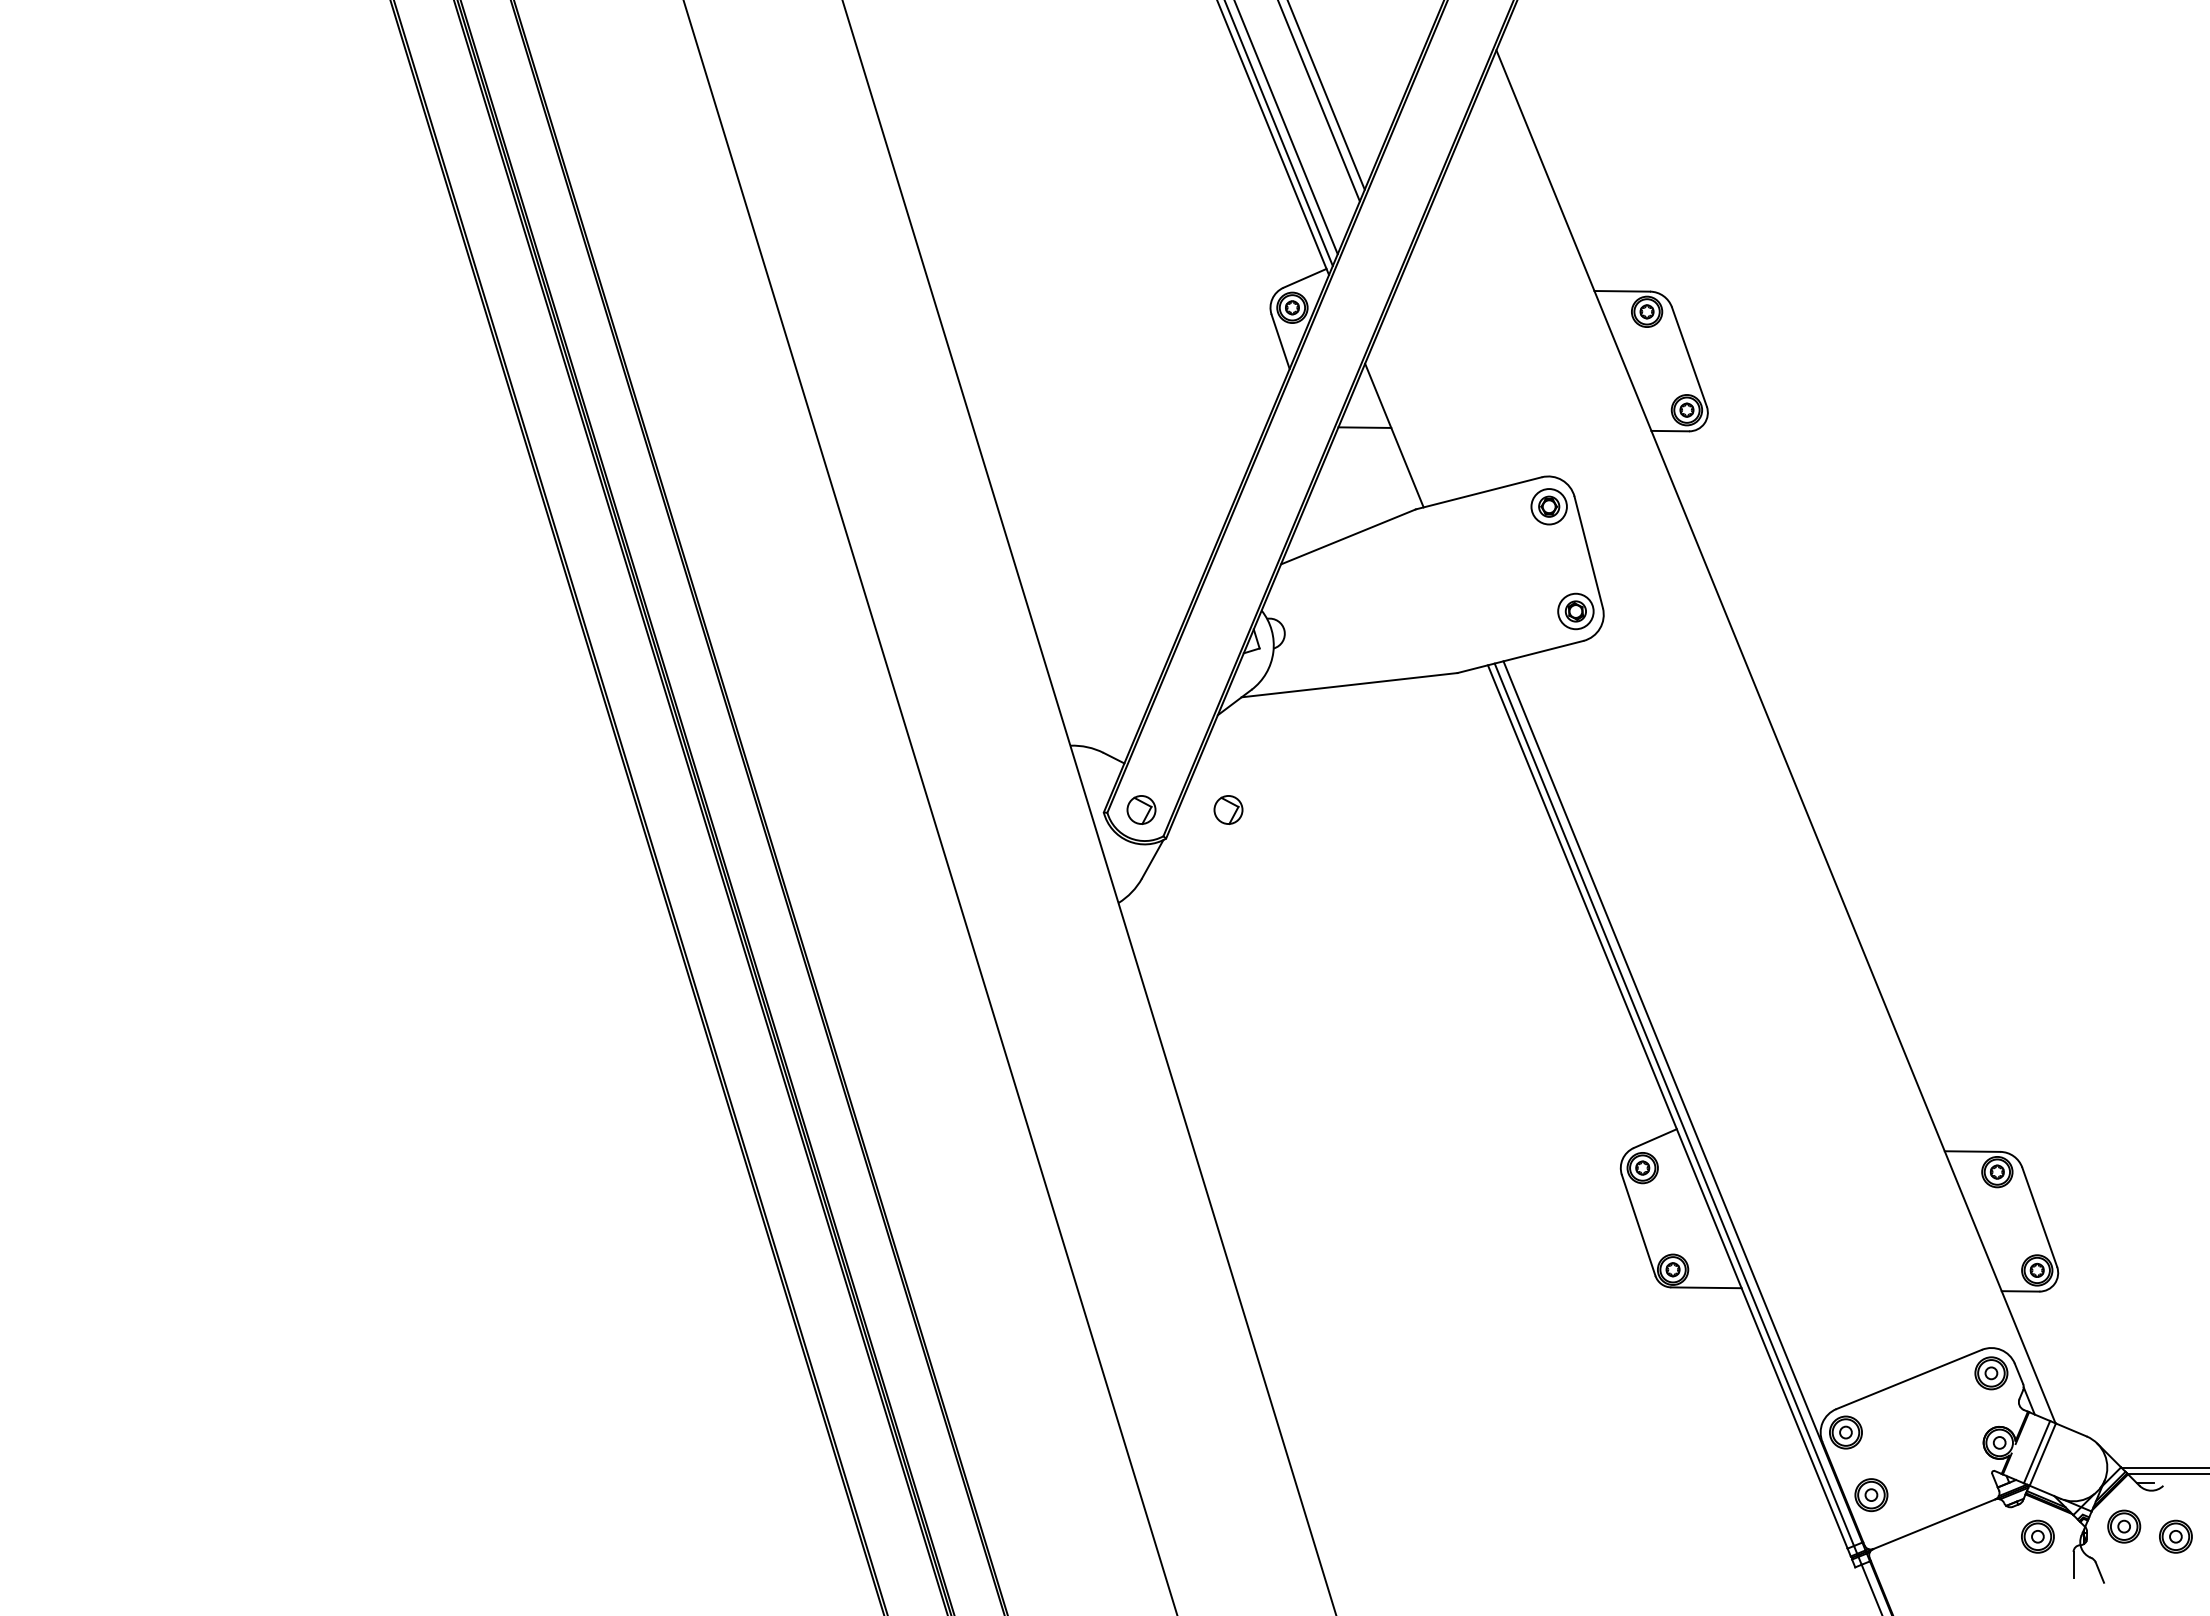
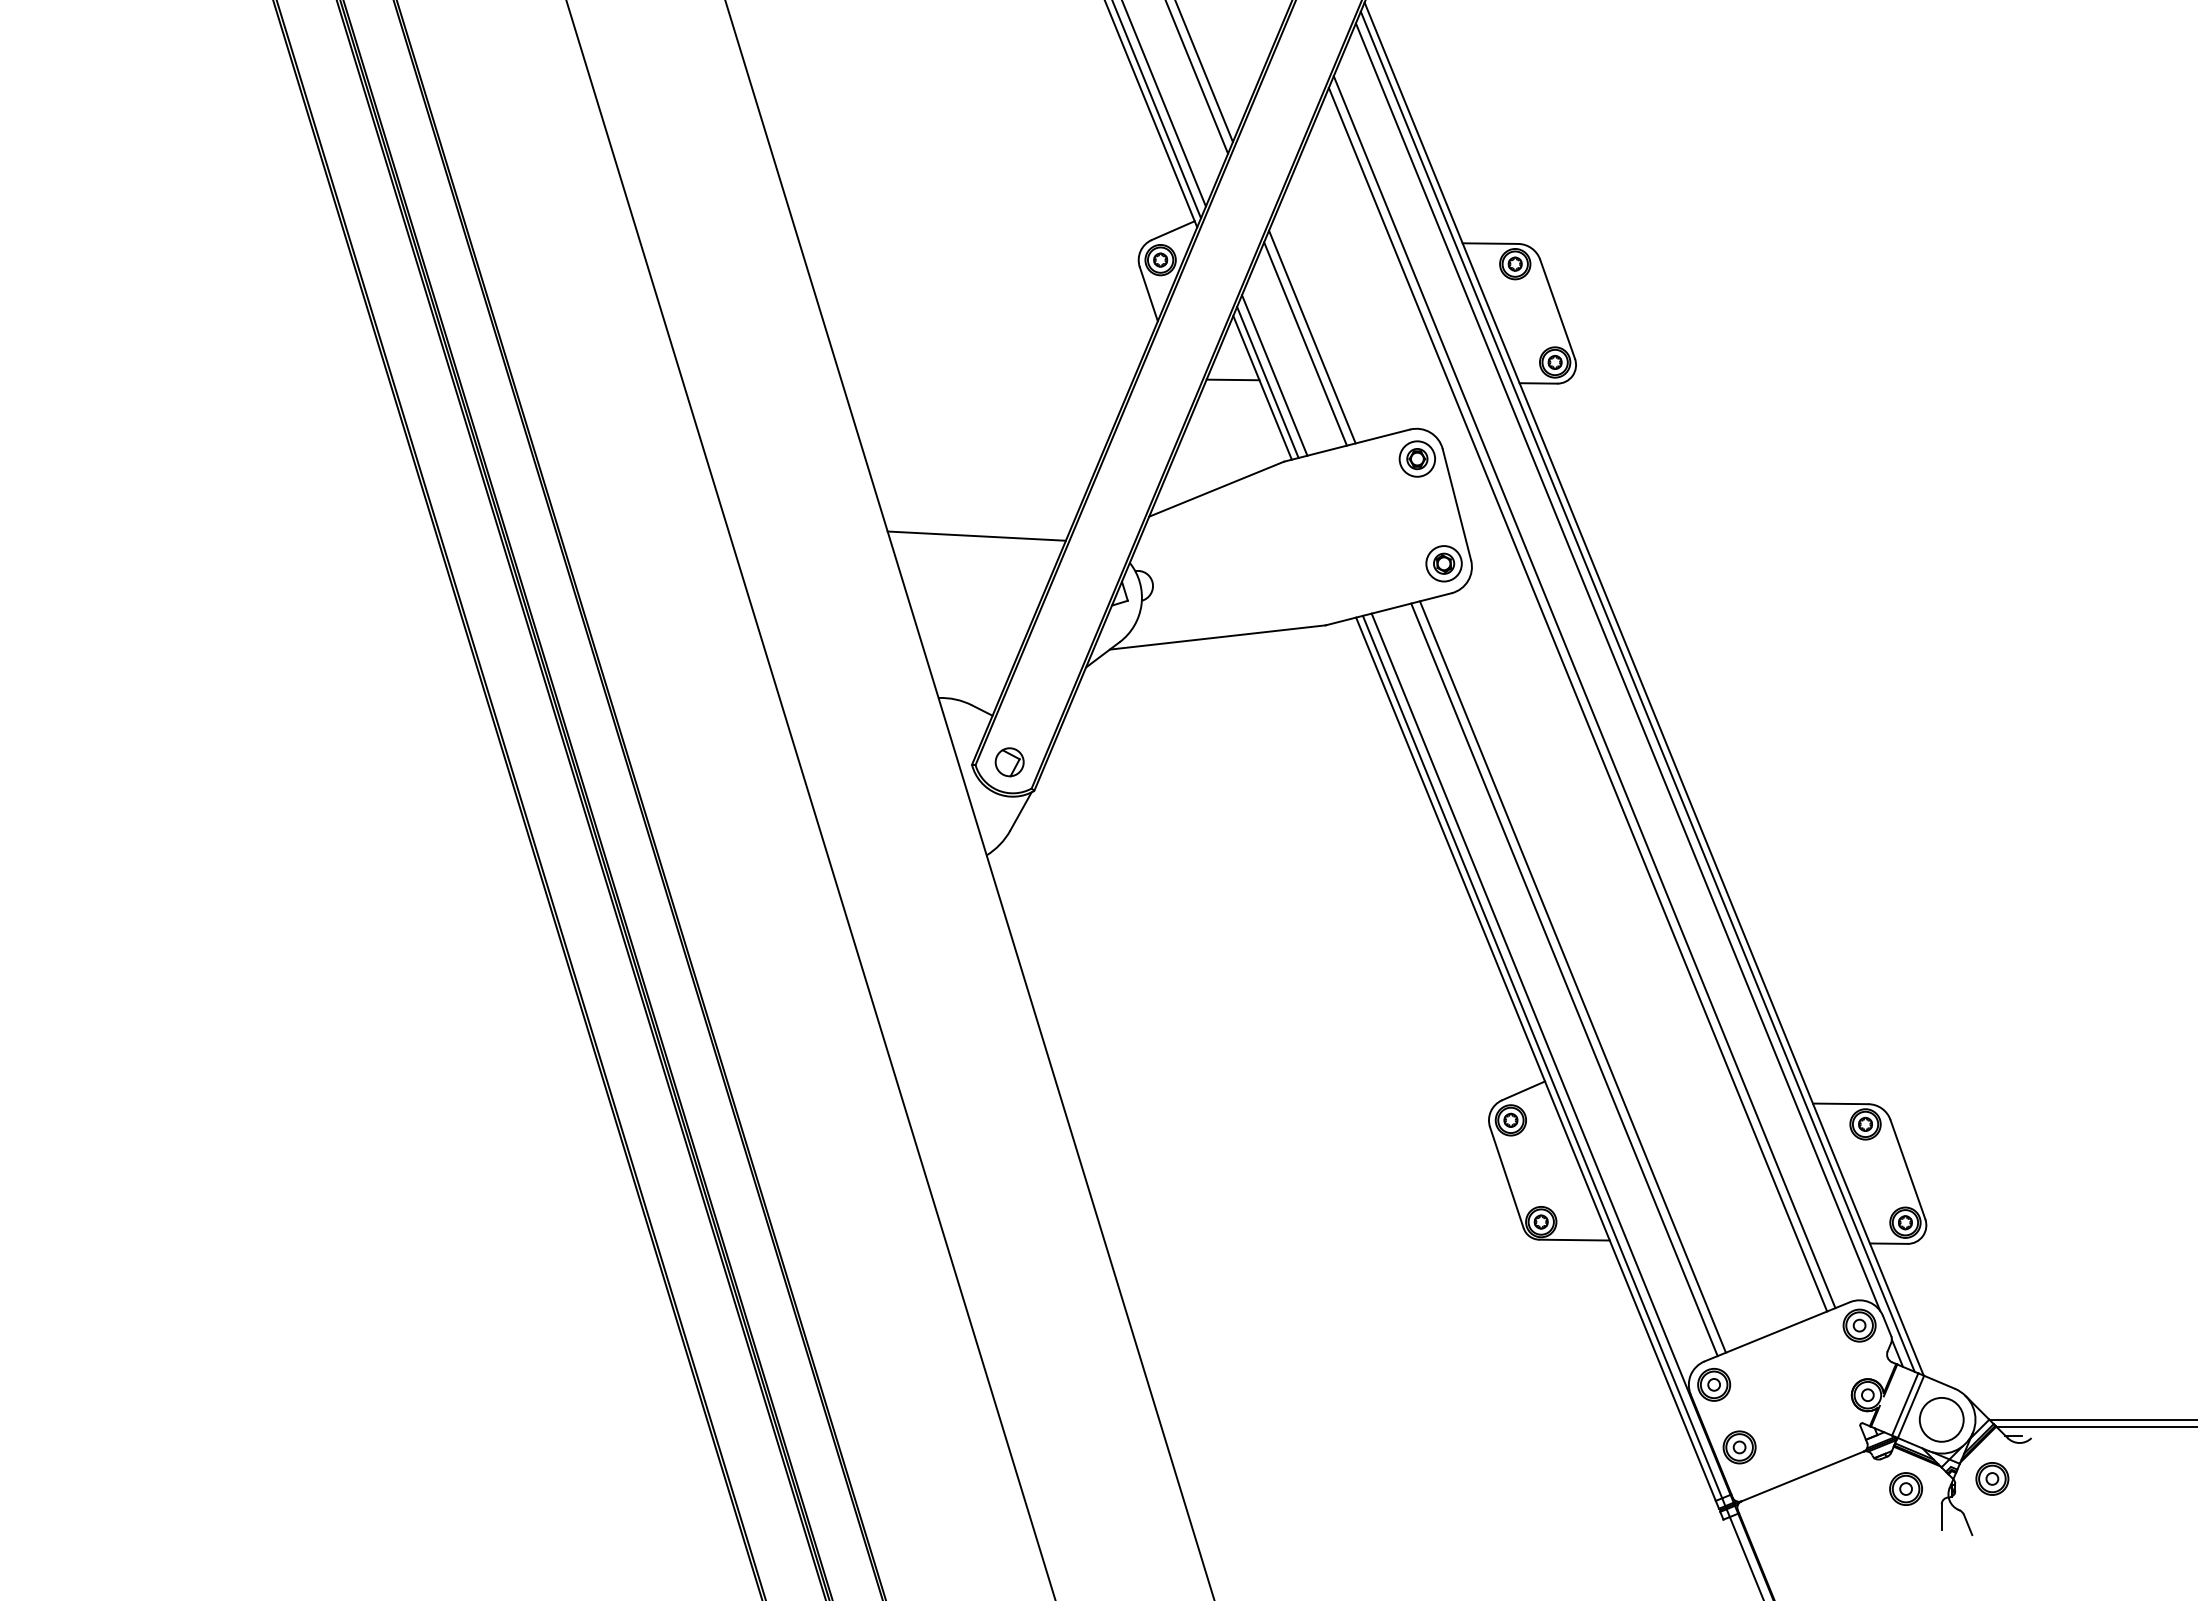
line: (1443, 384) -> (1311, 336), added
line: (1436, 391) -> (1304, 343), added
line: (1406, 422) -> (1274, 374), added
line: (1399, 429) -> (1267, 381), added
line: (1108, 583) -> (976, 535), added
line: (1749, 714) -> (1617, 666), added
line: (1716, 739) -> (1584, 691), added
line: (1769, 739) -> (1637, 691), added
line: (1709, 747) -> (1577, 699), added
part: (1228, 809) -> (1096, 761), removed
line: (1704, 1024) -> (1572, 976), added
line: (1696, 1027) -> (1564, 979), added
circle: (2073, 1467) -> (1941, 1419), added
part: (2175, 1536) -> (2043, 1488), removed

